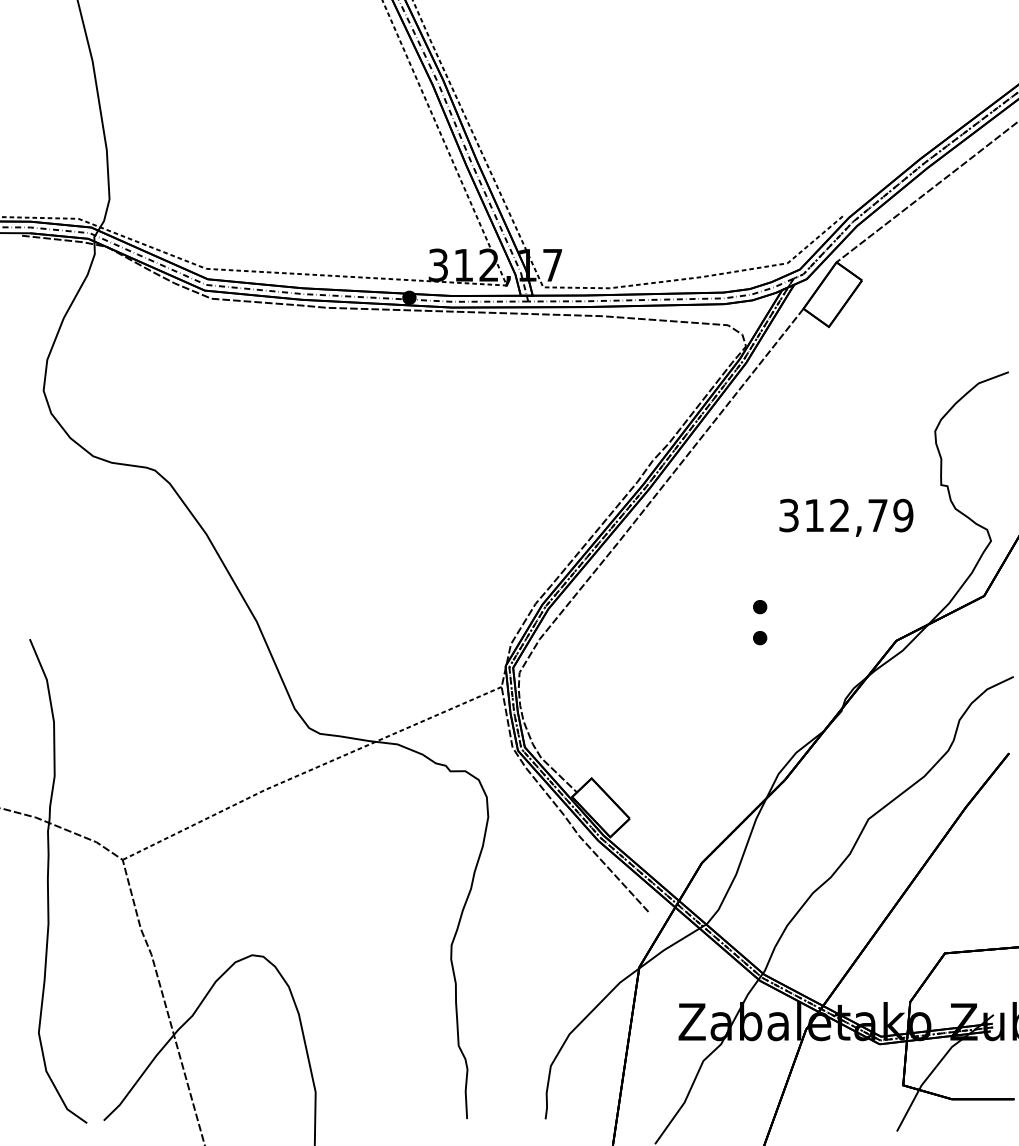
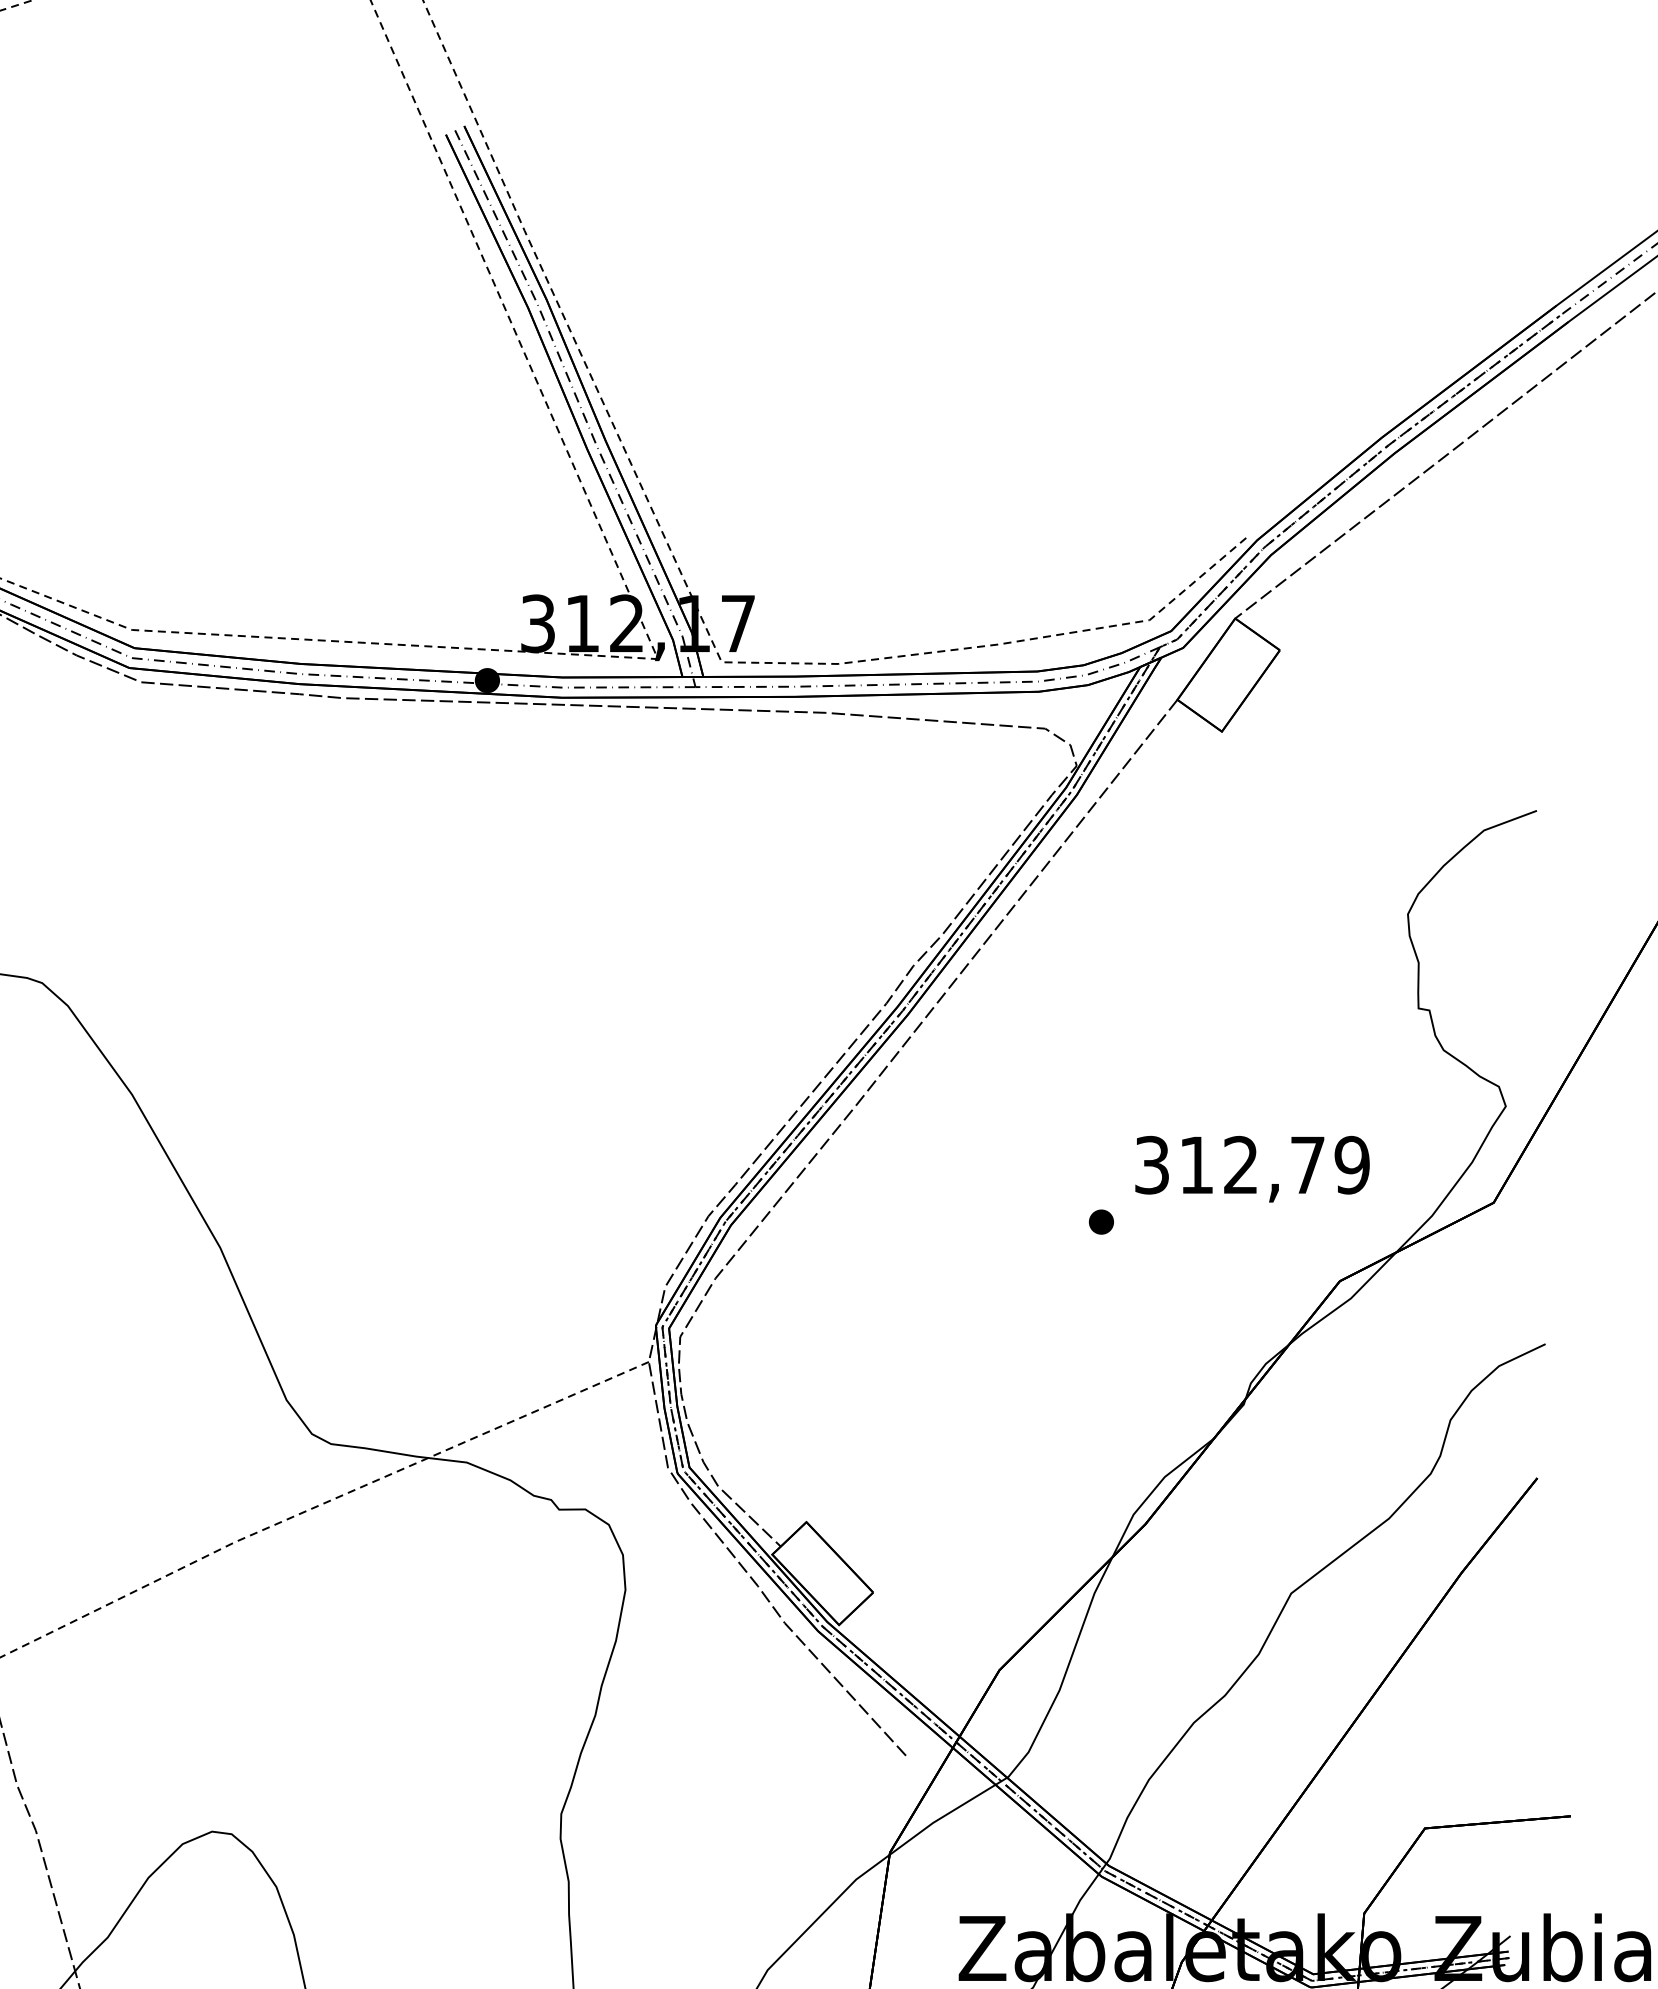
text: (846, 517) -> (1252, 1168), moved
part: (760, 638) -> (1102, 1277), removed

